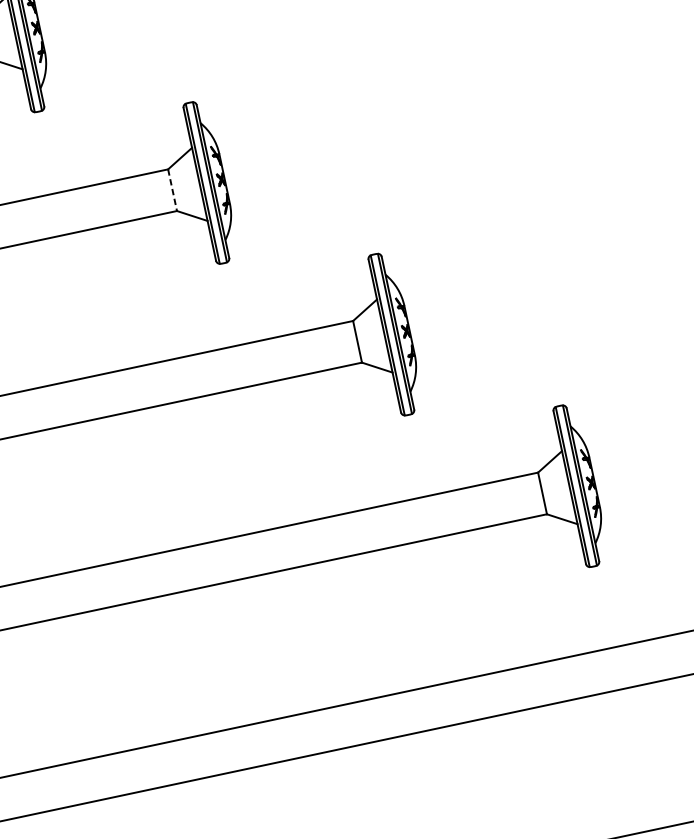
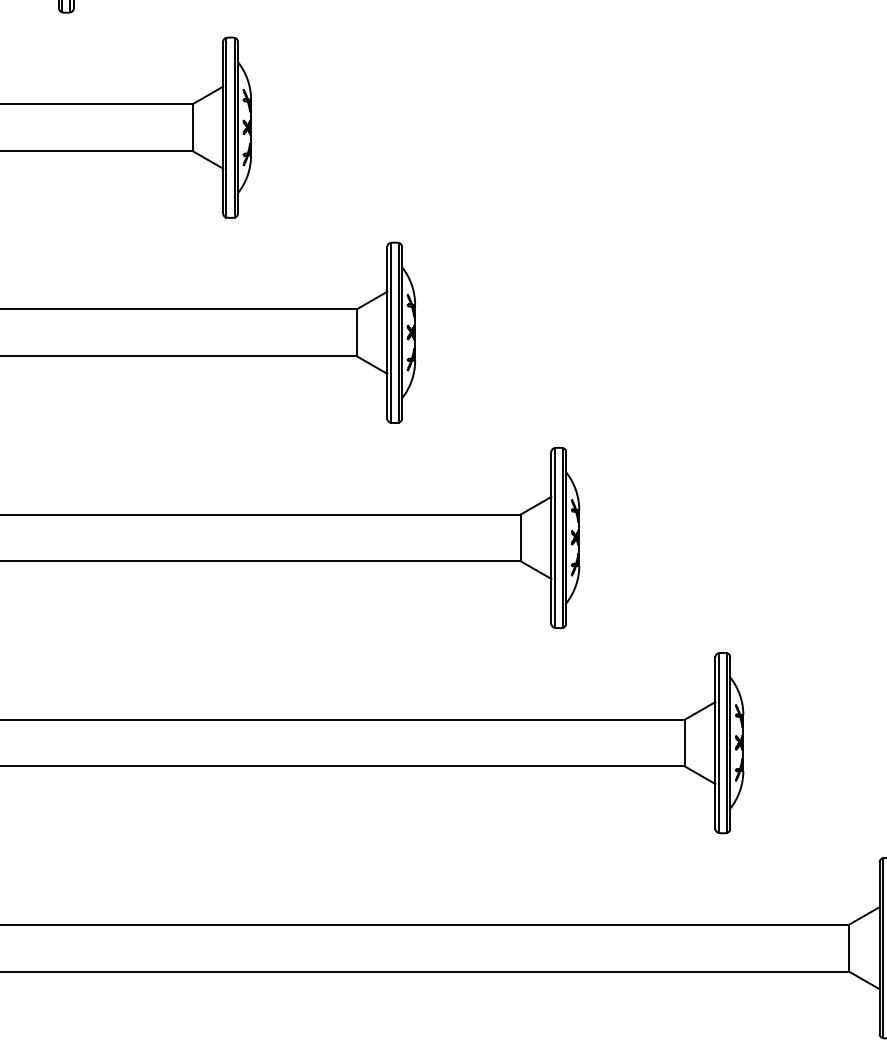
line: (172, 190) -> (192, 128), dashed -> solid

